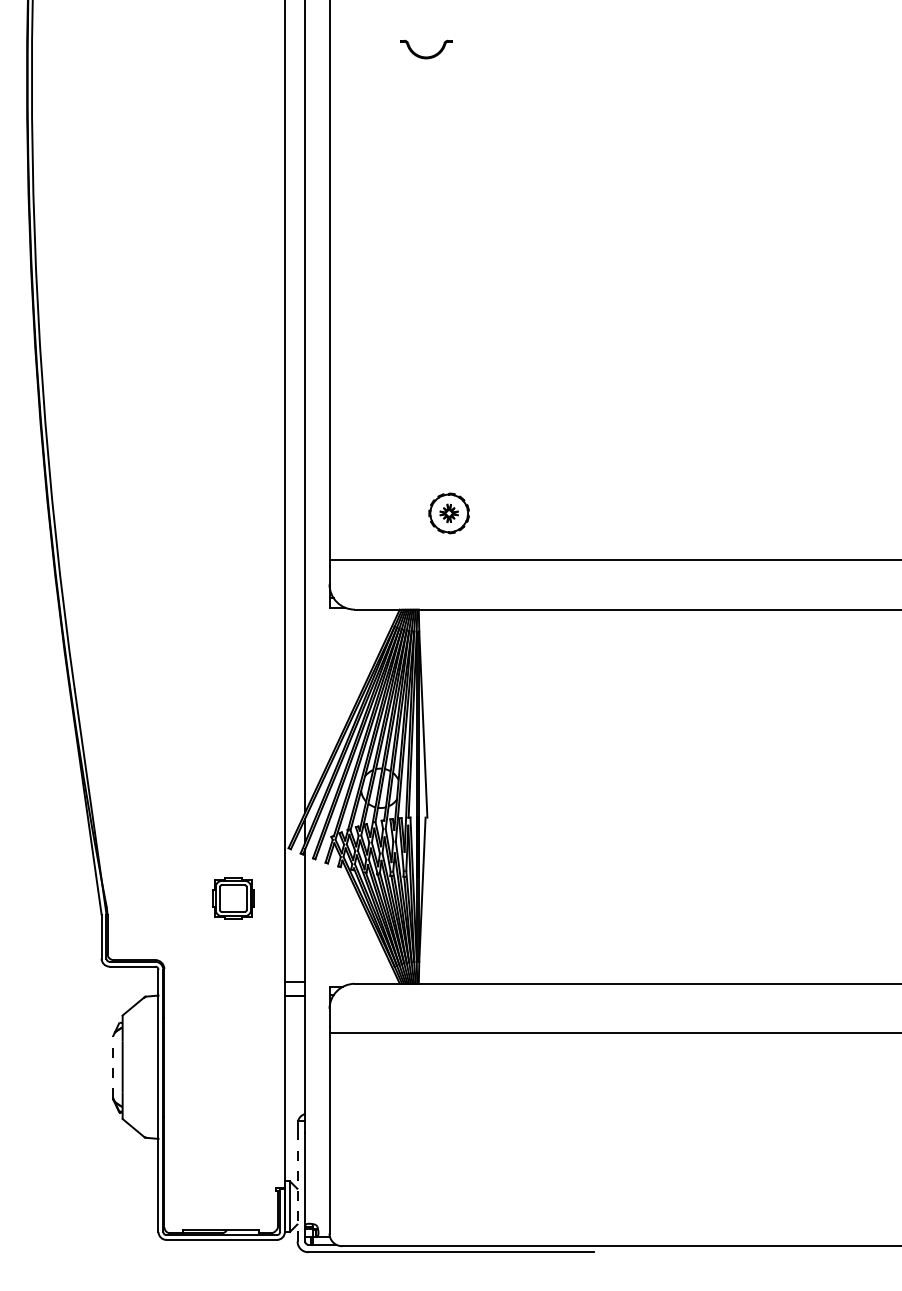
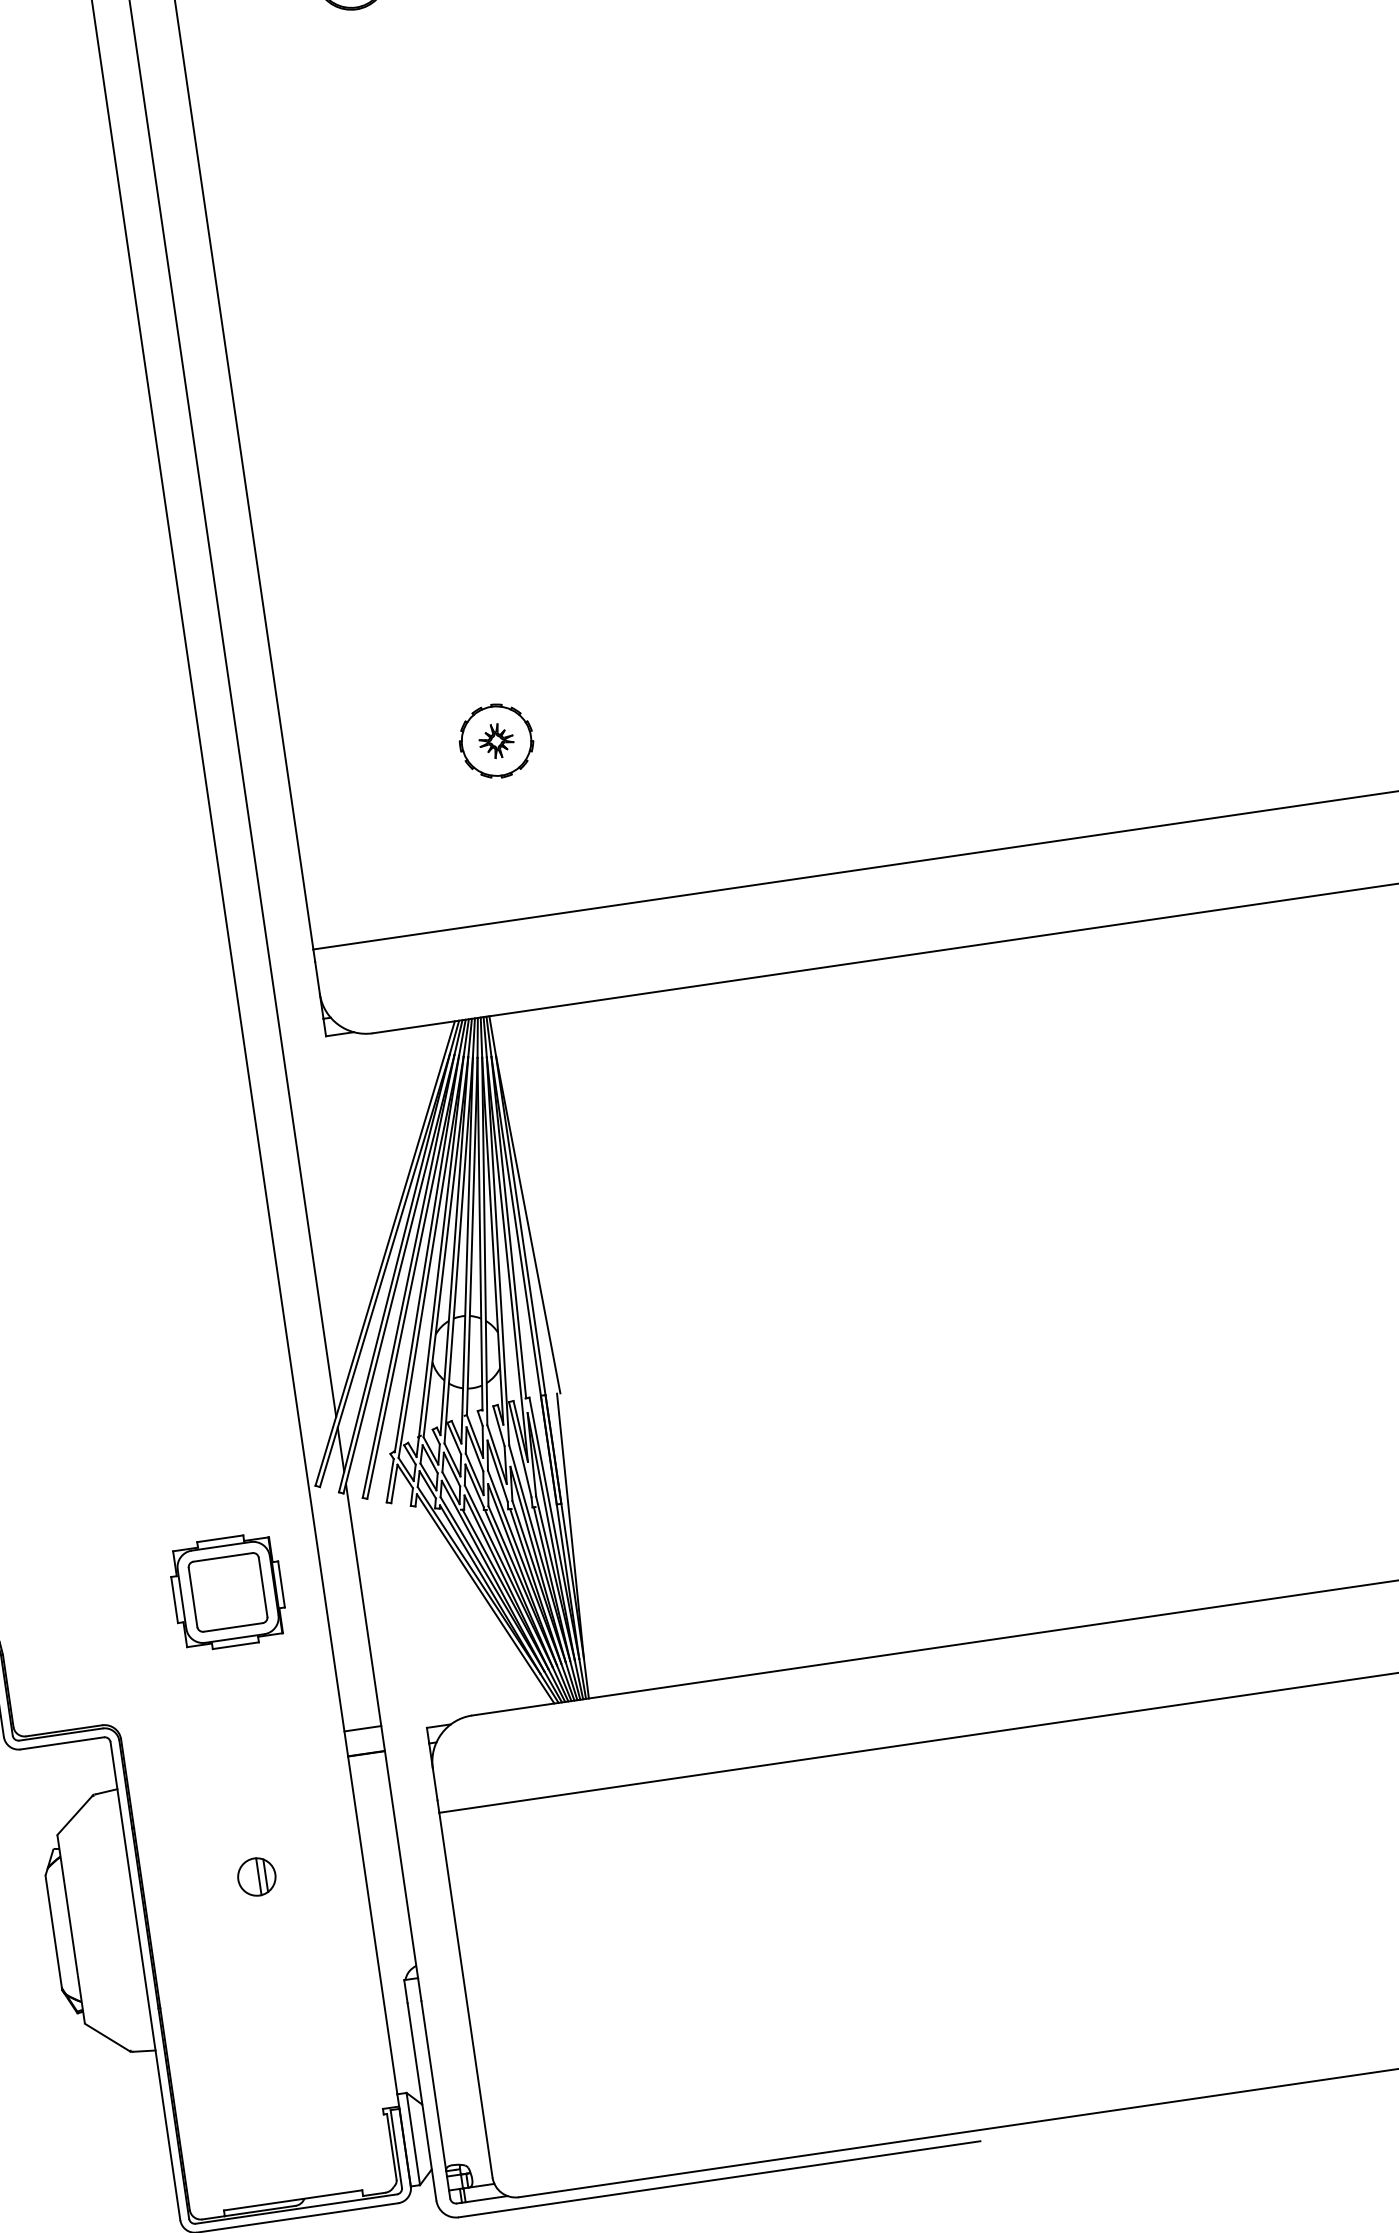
part: (448, 513) -> (495, 741), moved
part: (233, 898) -> (228, 1592), size x1.43
part: (226, 1053) -> (256, 1876), added
line: (113, 1067) -> (54, 1932), dashed -> solid
line: (297, 1186) -> (421, 2100), dashed -> solid

